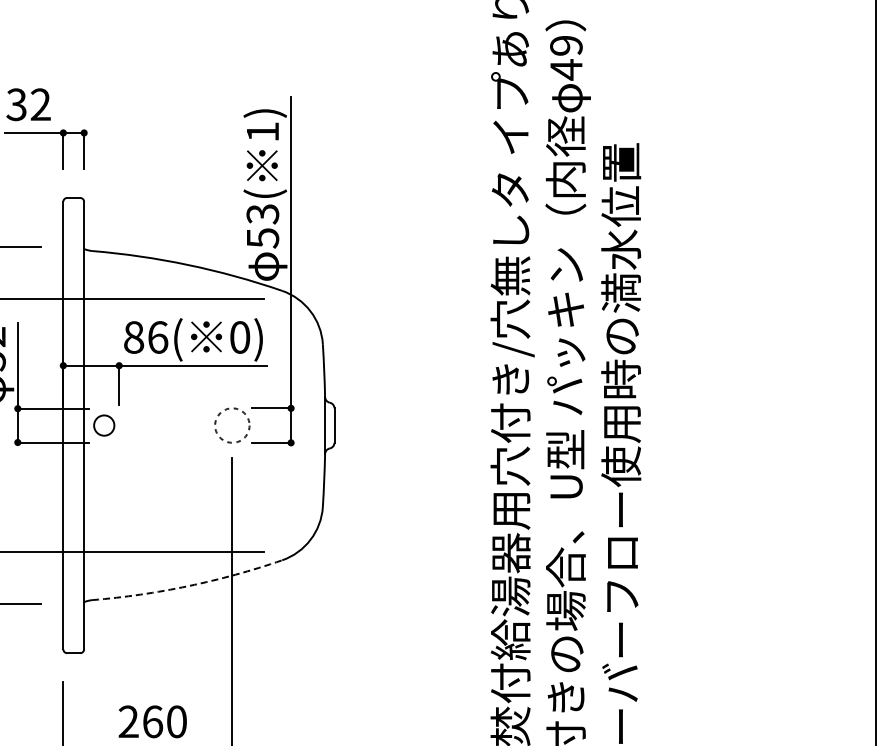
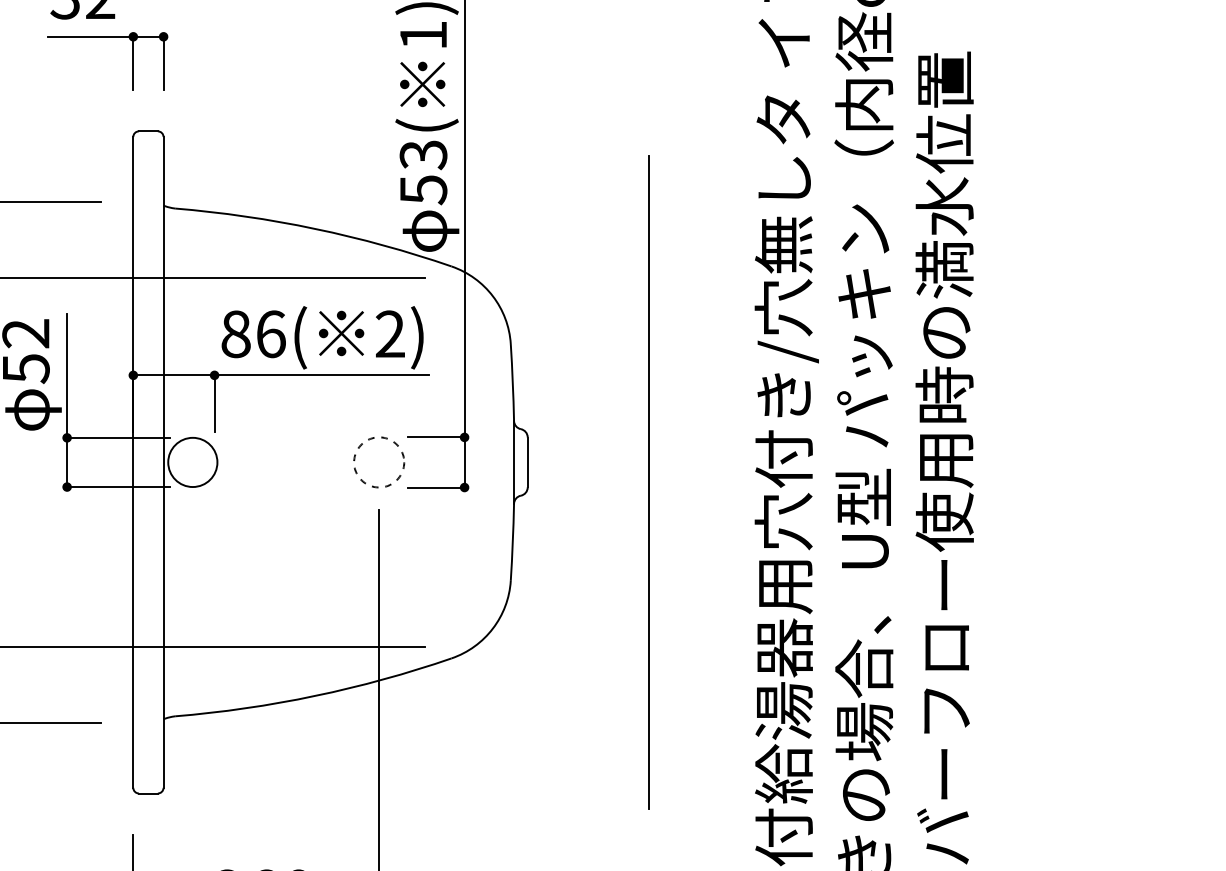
text: (240, 337) -> (390, 334), 0) -> 2)
circle: (104, 425) -> (193, 462), size x1.67
line: (417, 438) -> (648, 481), added
arc: (188, 586) -> (315, 696), dashed -> solid

